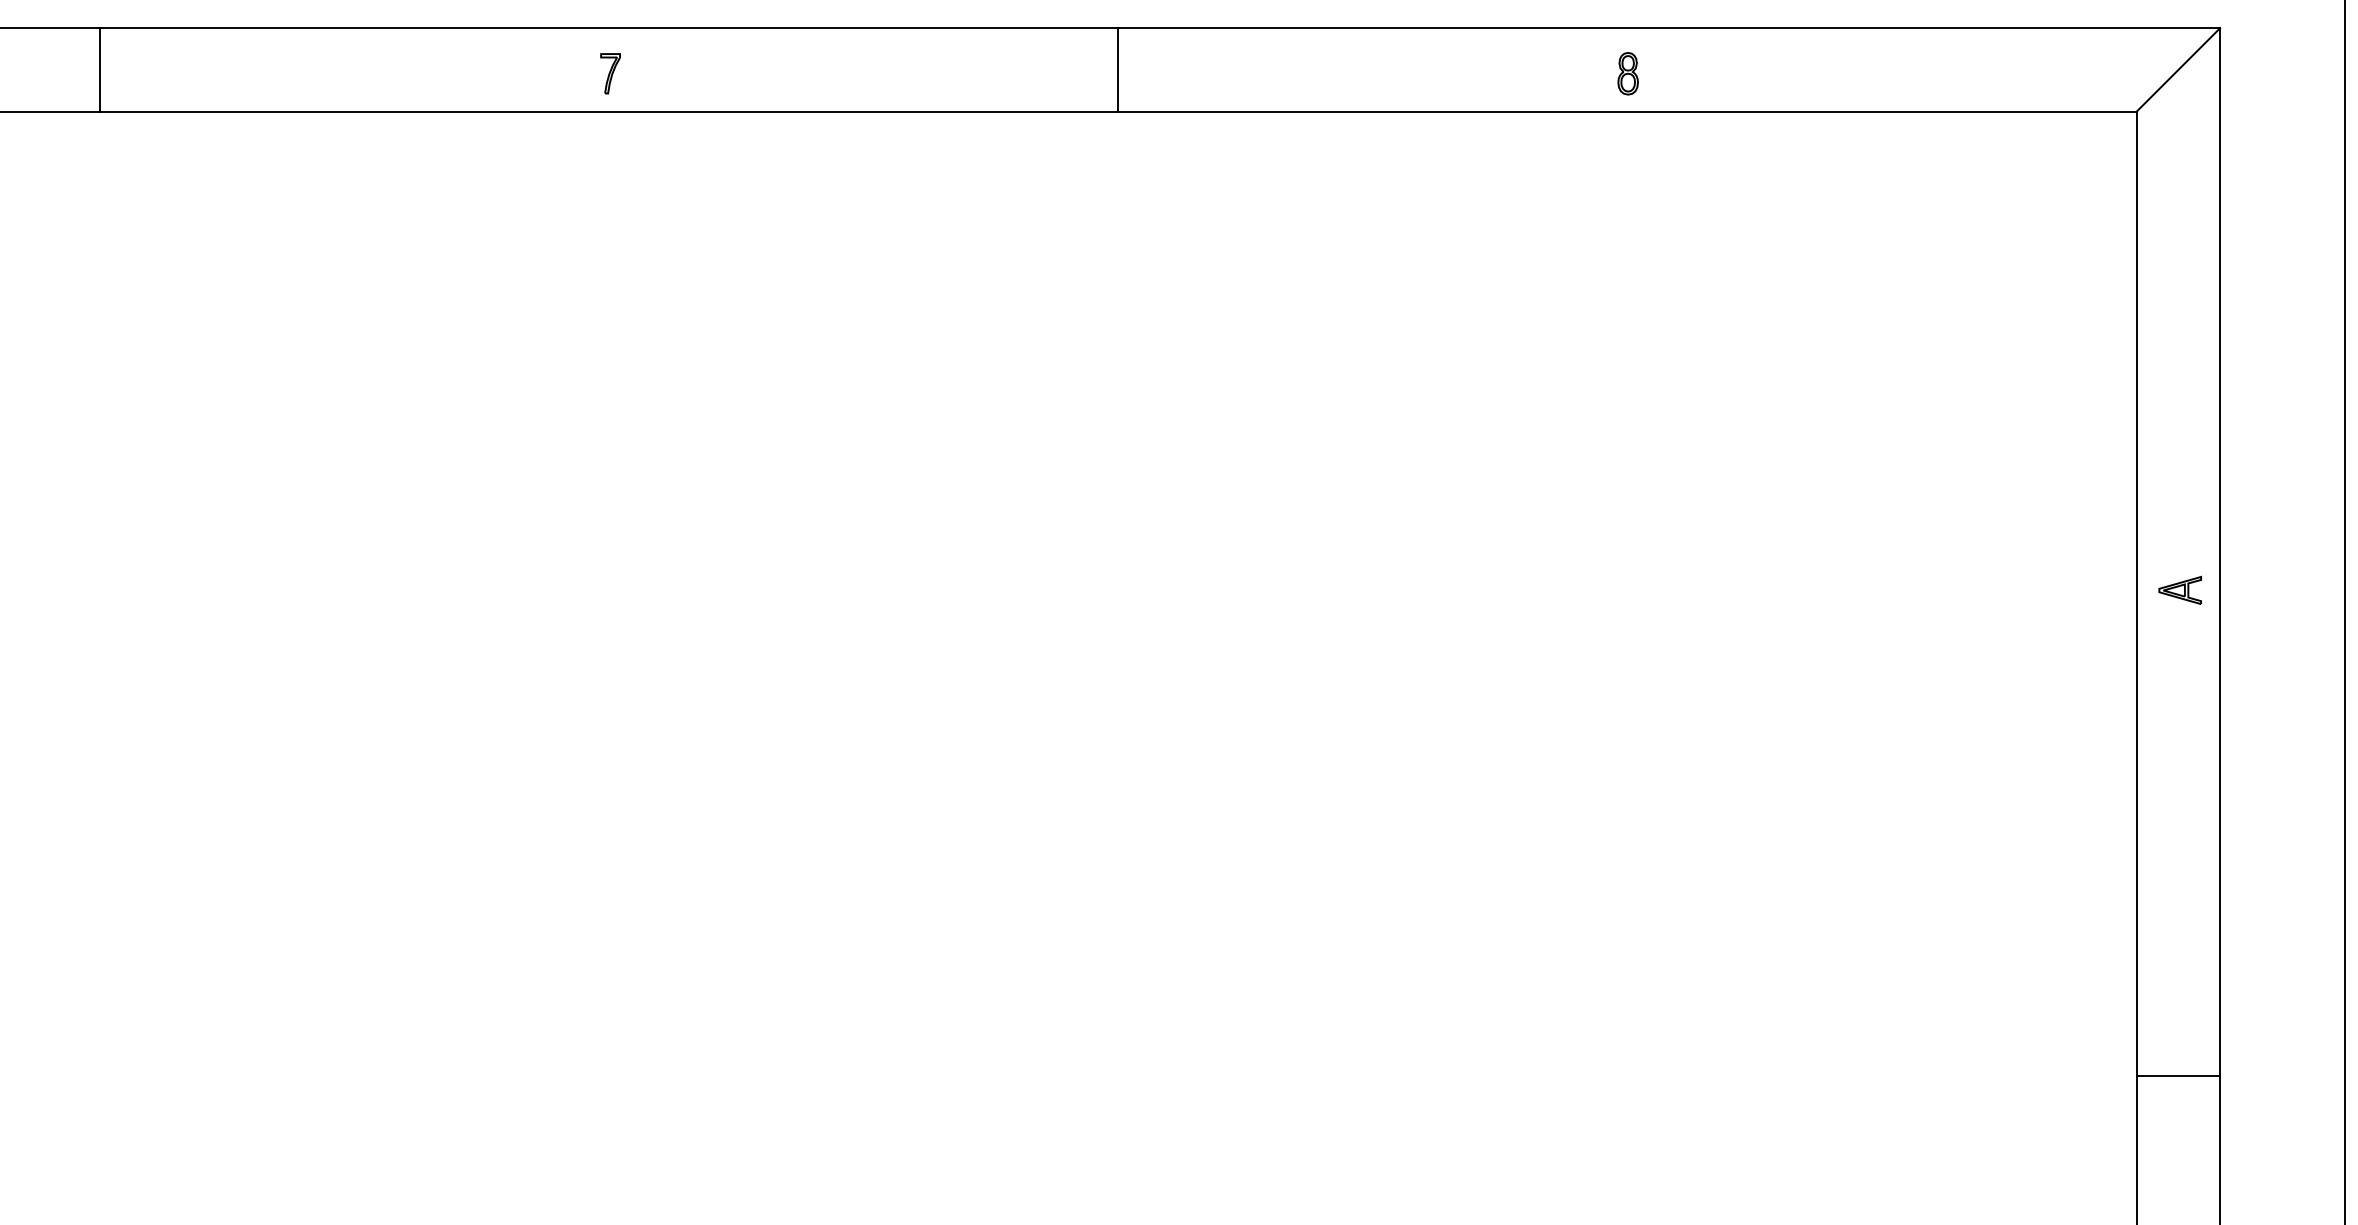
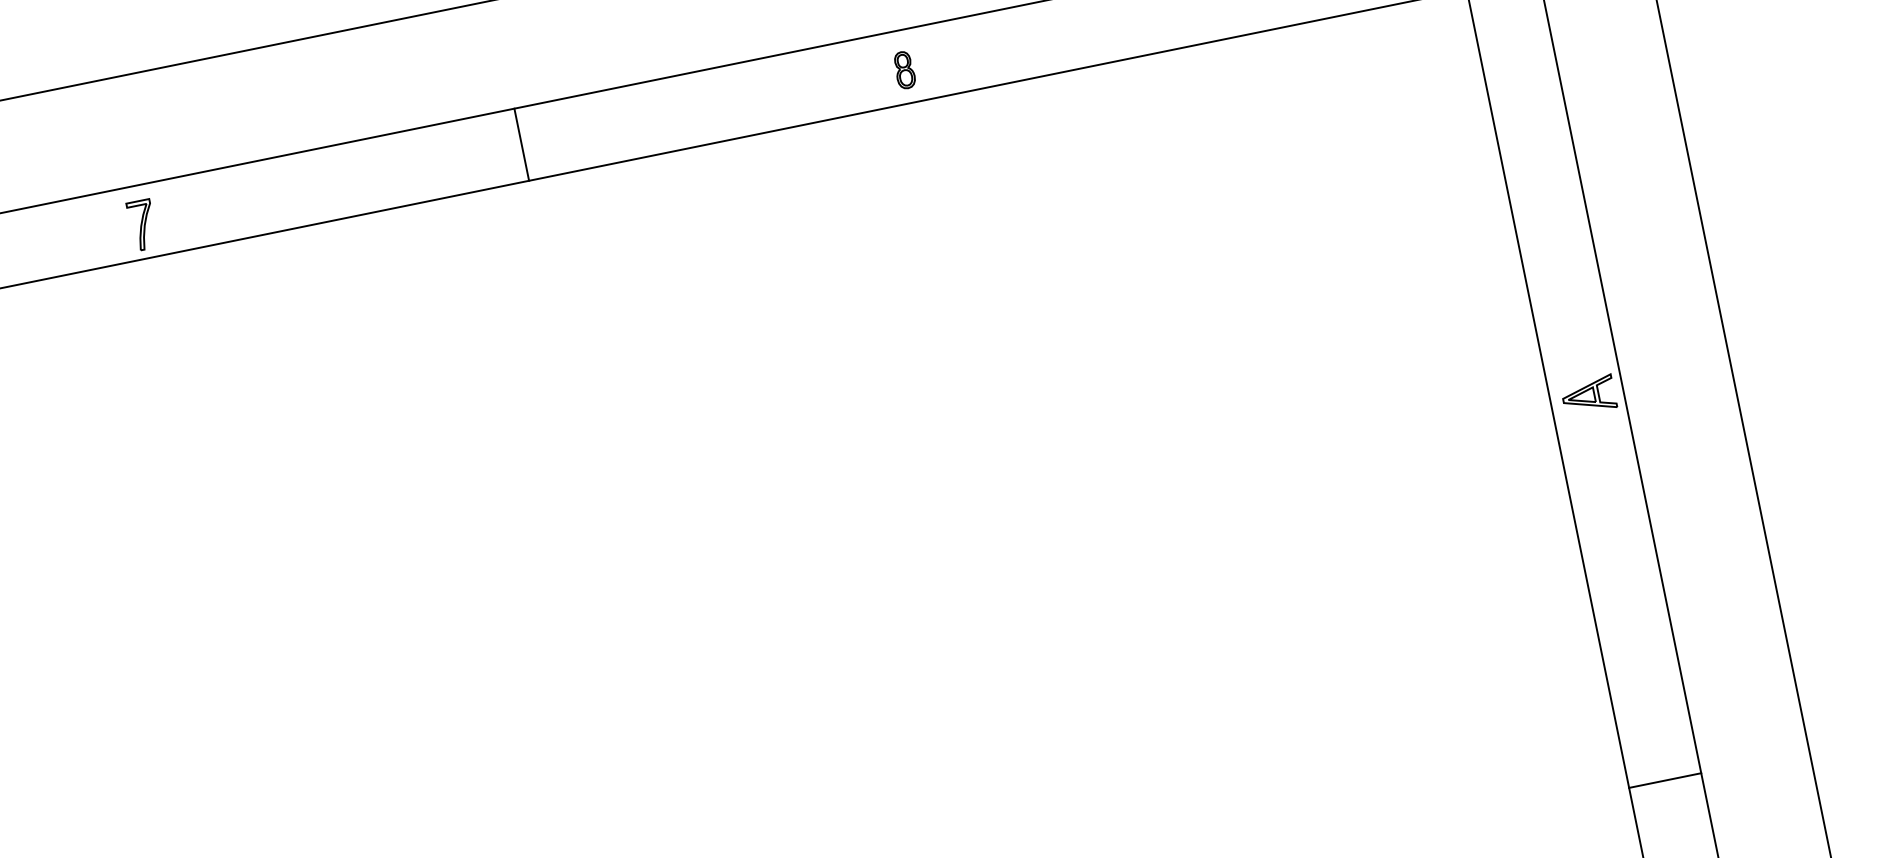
line: (1118, 69) -> (521, 144), moved
part: (610, 73) -> (142, 225), size x1.4
part: (1627, 73) -> (904, 70), moved
part: (2179, 589) -> (1587, 394), size x1.4
line: (2178, 1075) -> (1665, 780), moved

